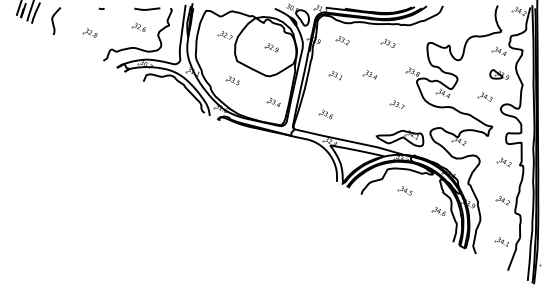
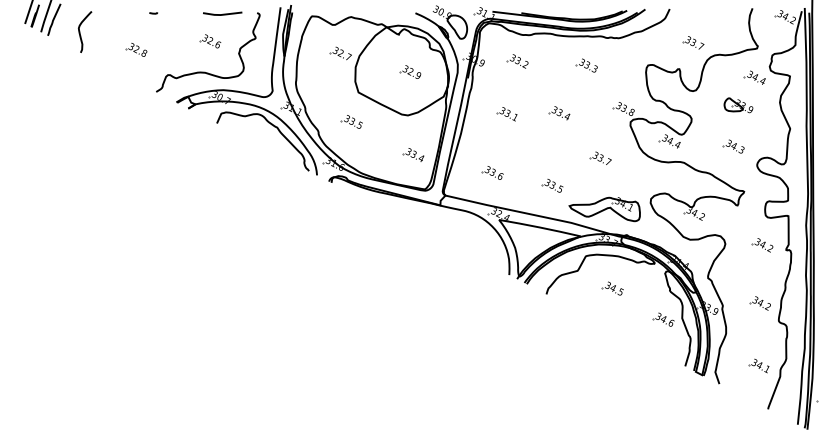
part: (457, 28) -> (691, 43), added
part: (499, 74) -> (738, 105), moved
part: (364, 122) -> (551, 185), added

